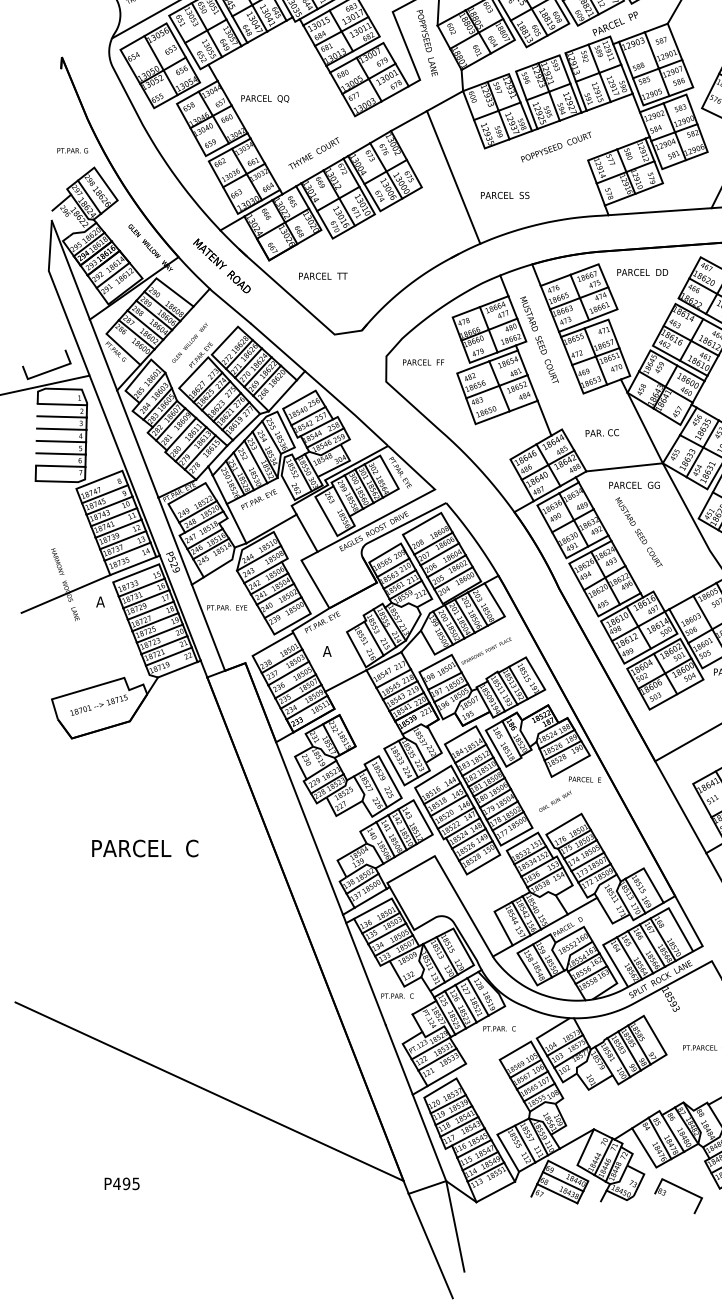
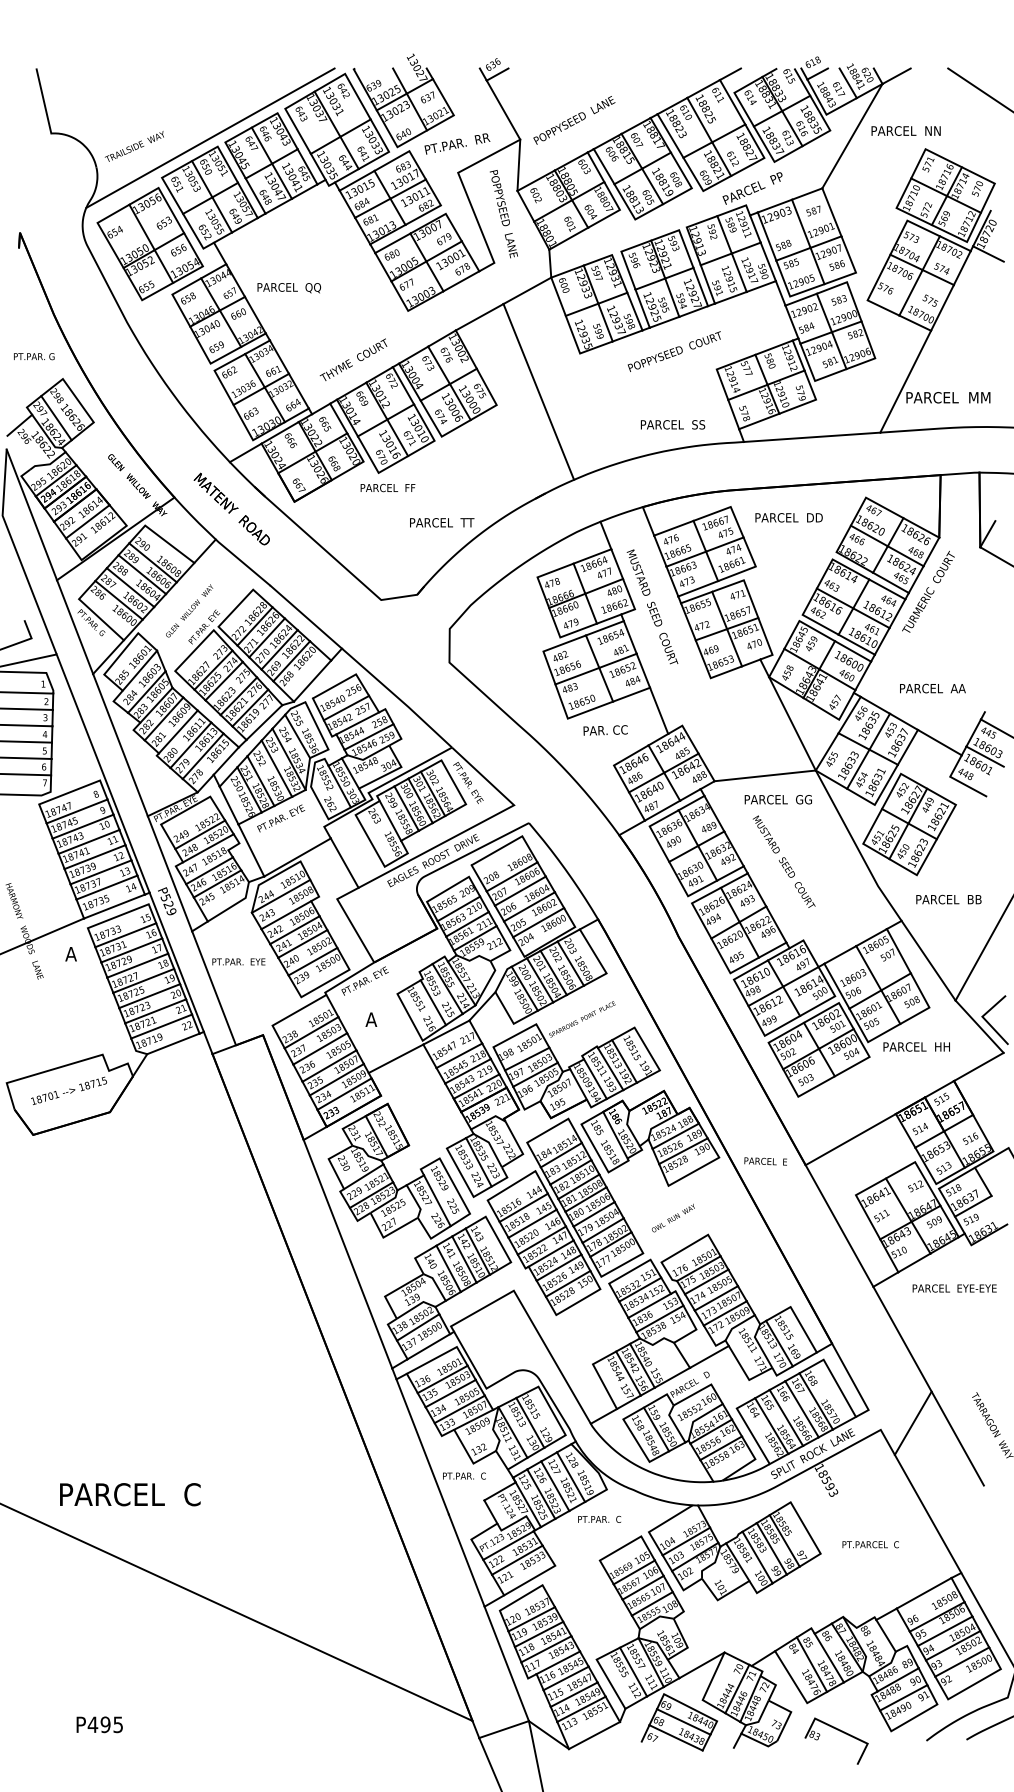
text: (504, 195) -> (672, 424), moved
text: (323, 276) -> (442, 522), moved
text: (423, 362) -> (387, 488), moved
text: (602, 433) -> (605, 730), moved
text: (584, 779) -> (765, 1161), moved
text: (145, 848) -> (130, 1494), moved

